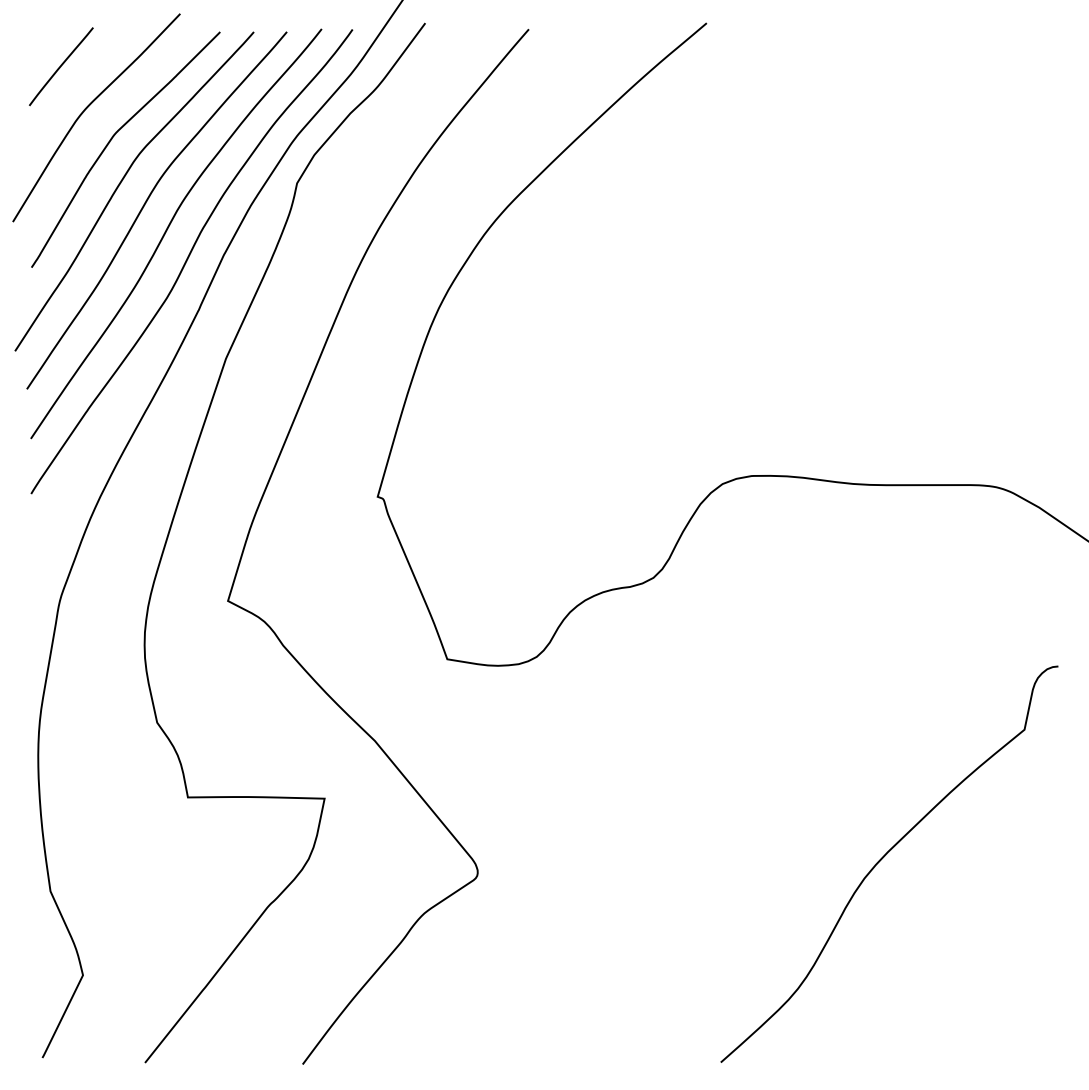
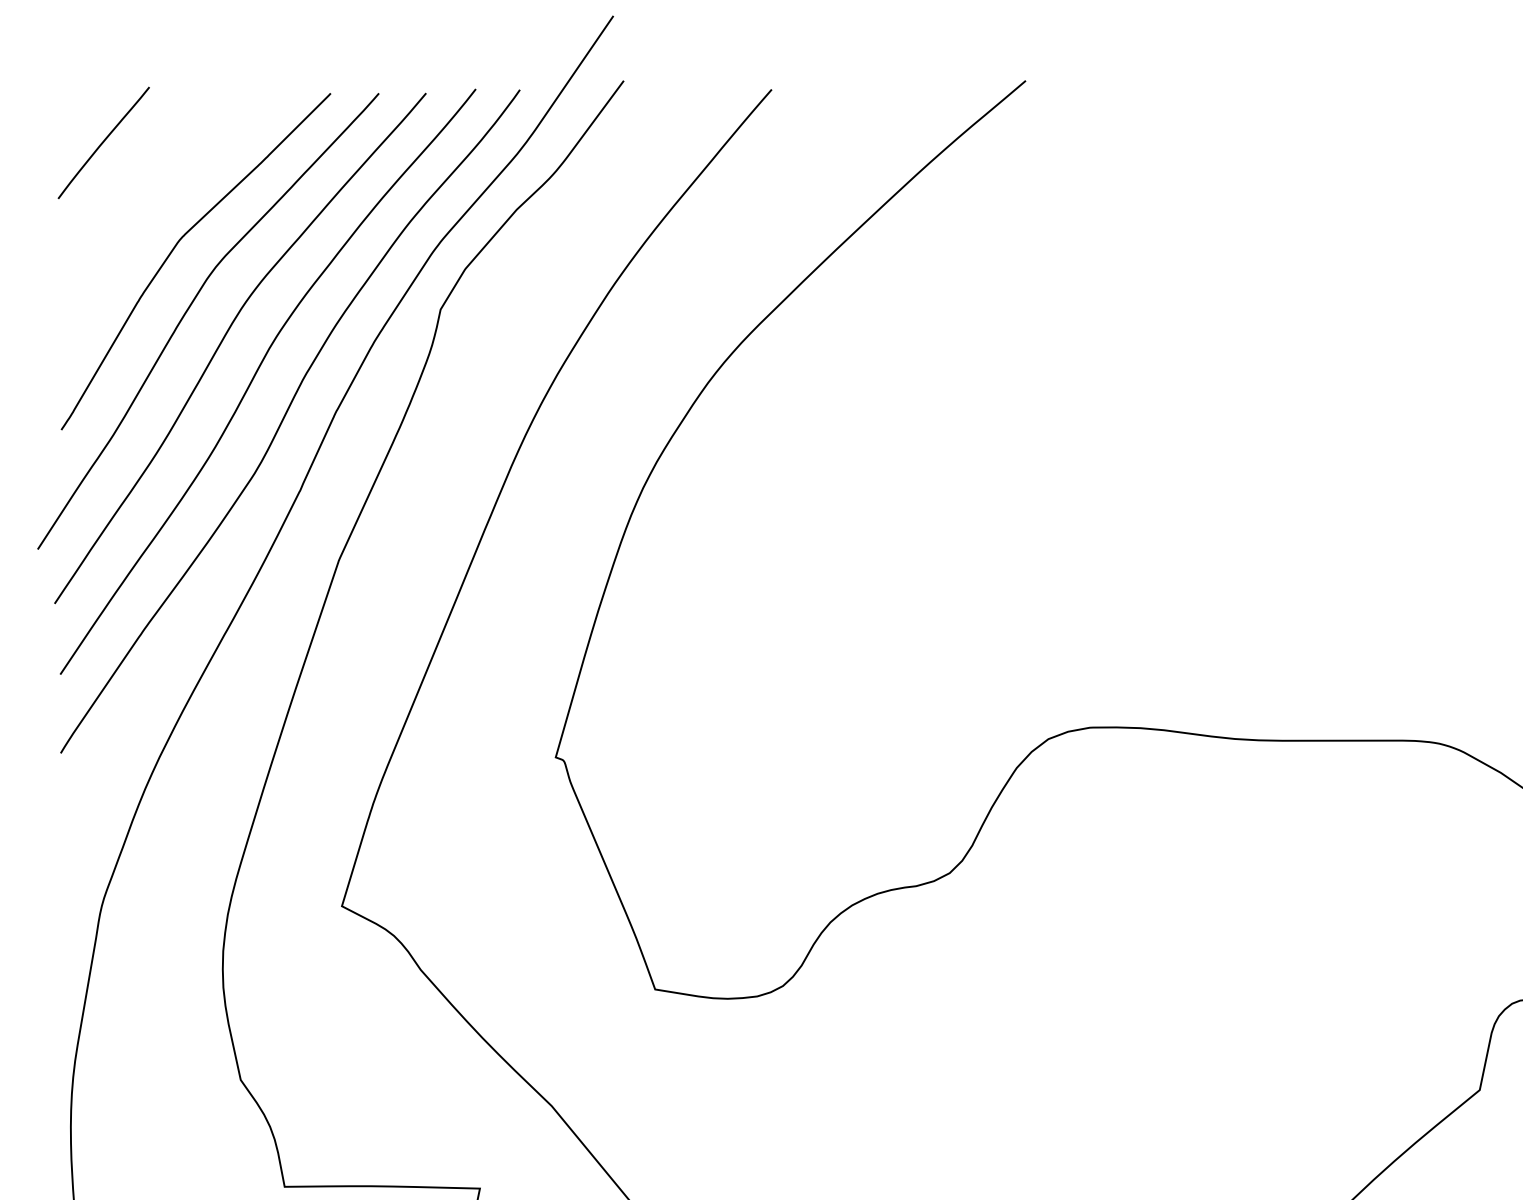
curve: (87, 108) -> (141, 202), removed

